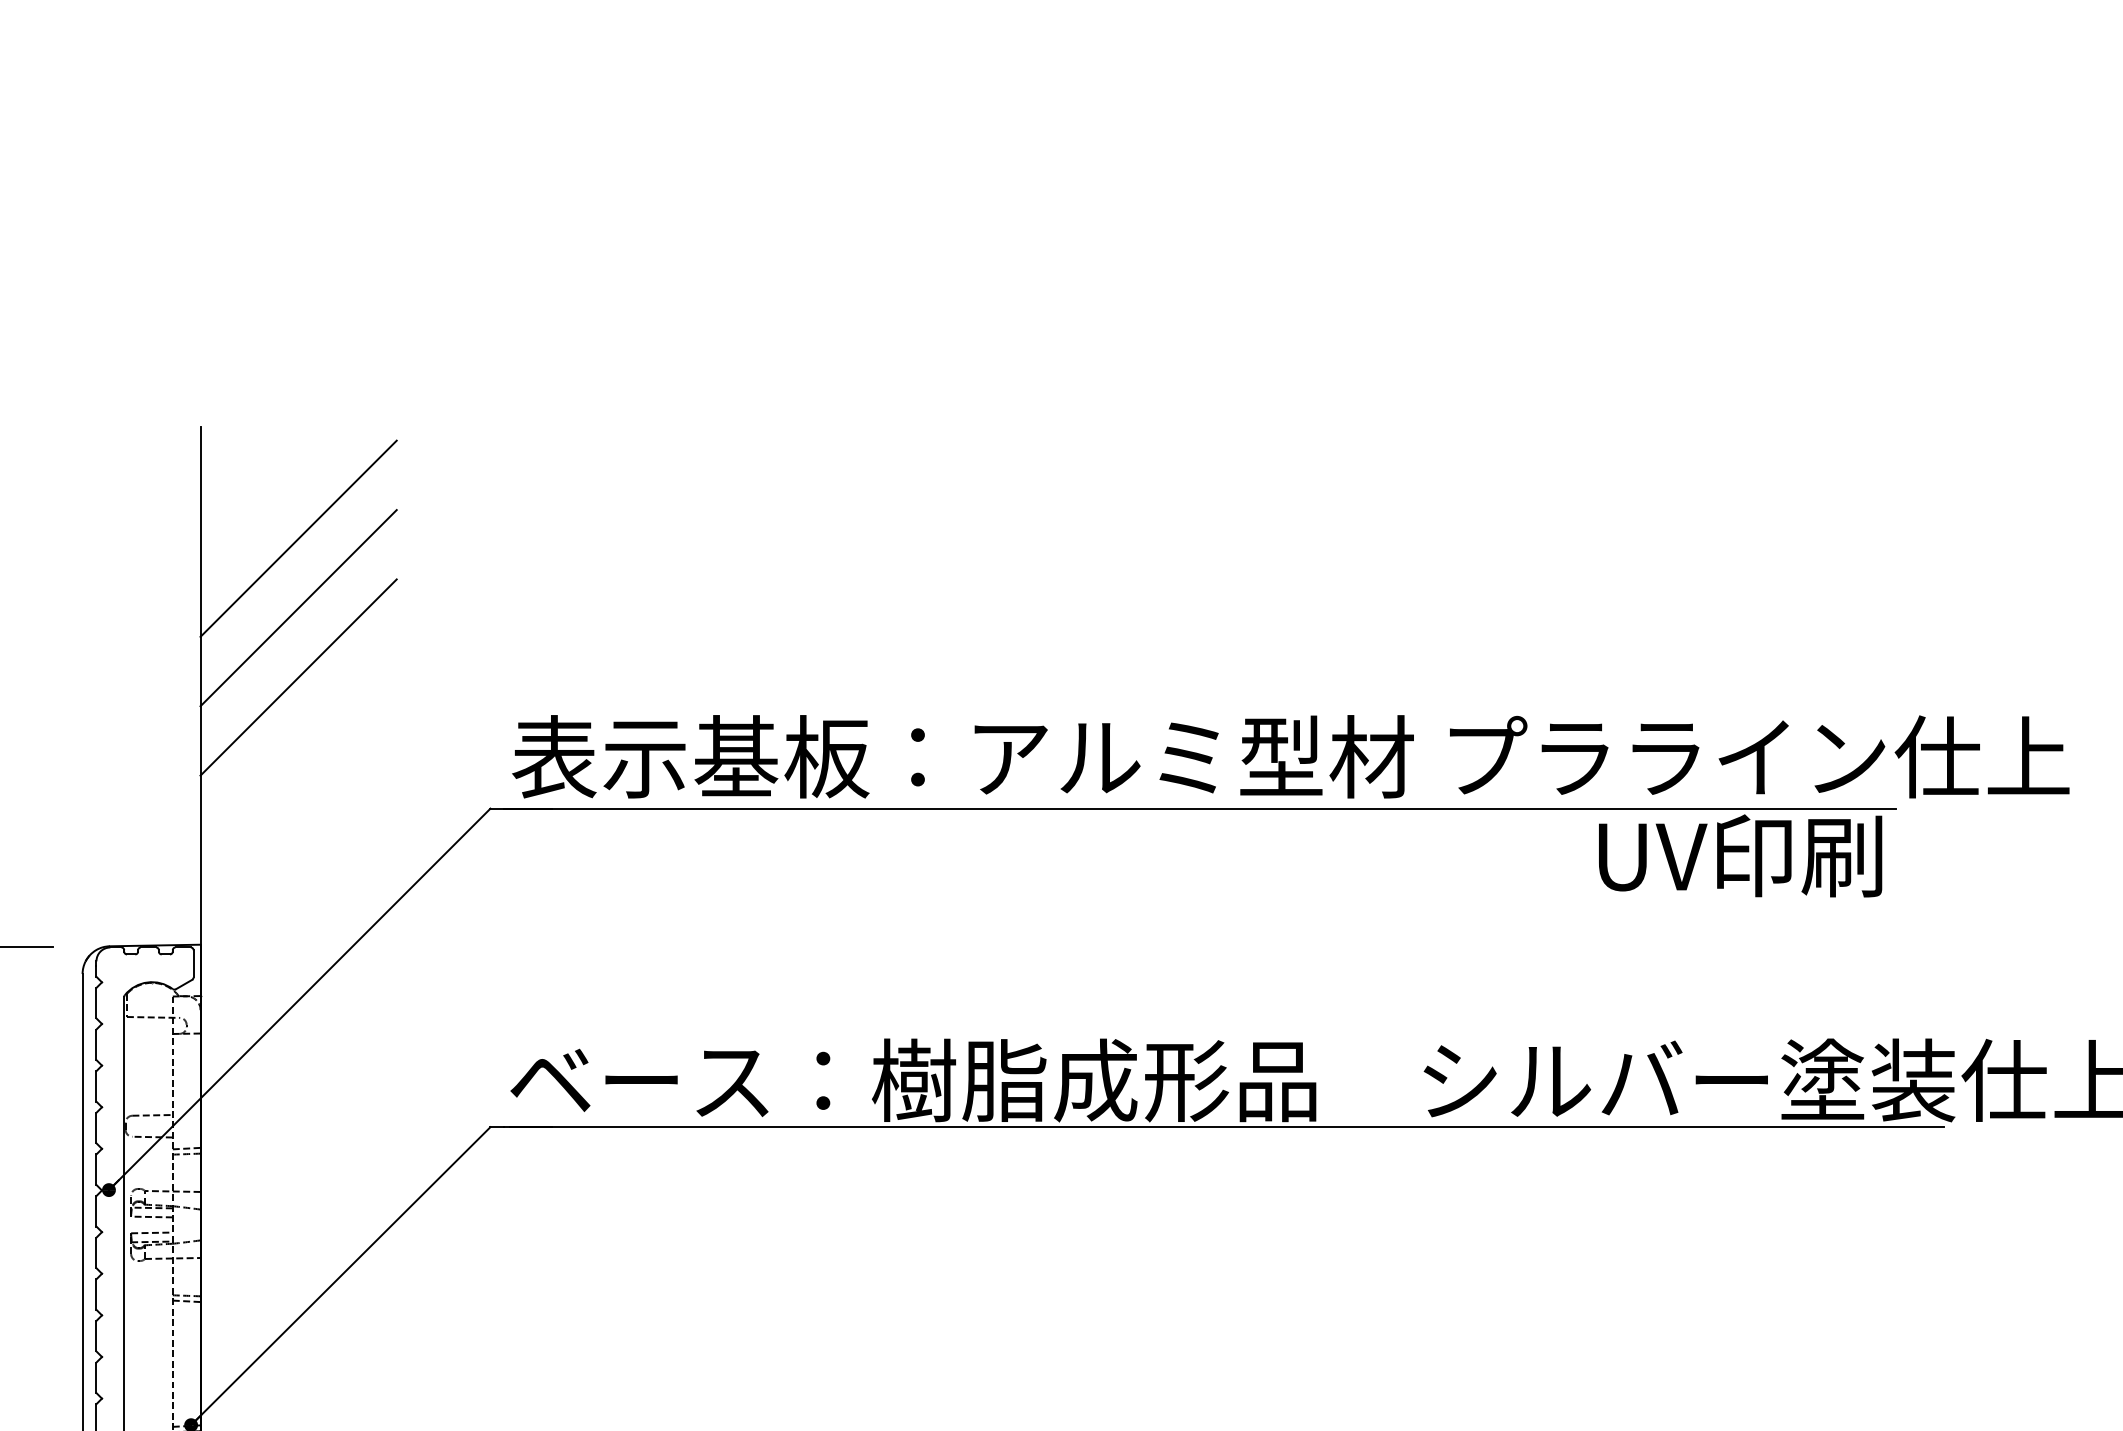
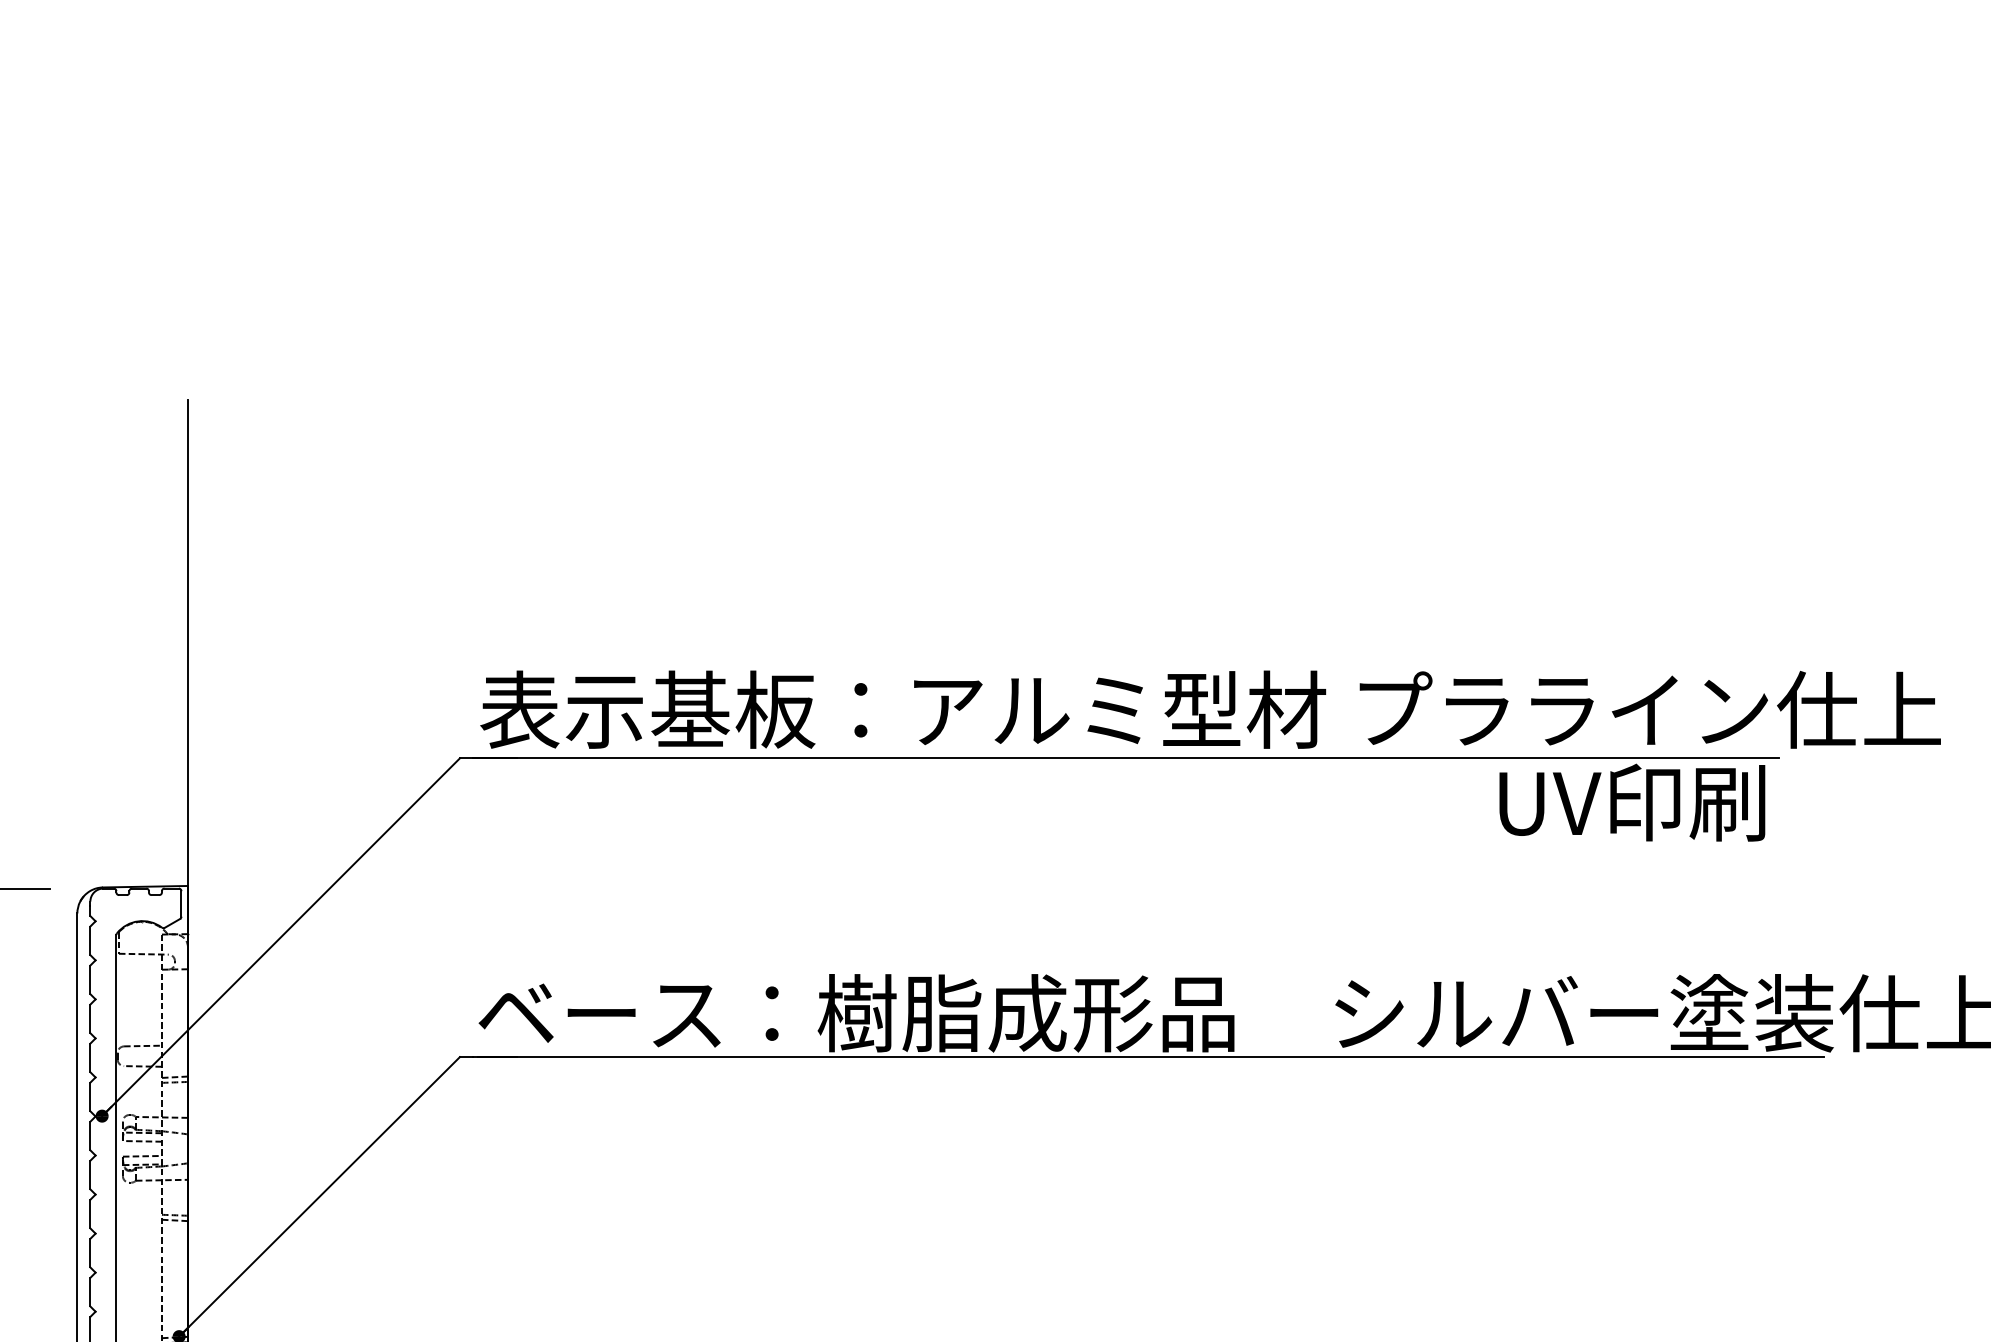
line: (298, 539) -> (279, 505), removed
line: (298, 608) -> (279, 570), removed
line: (298, 677) -> (279, 635), removed

